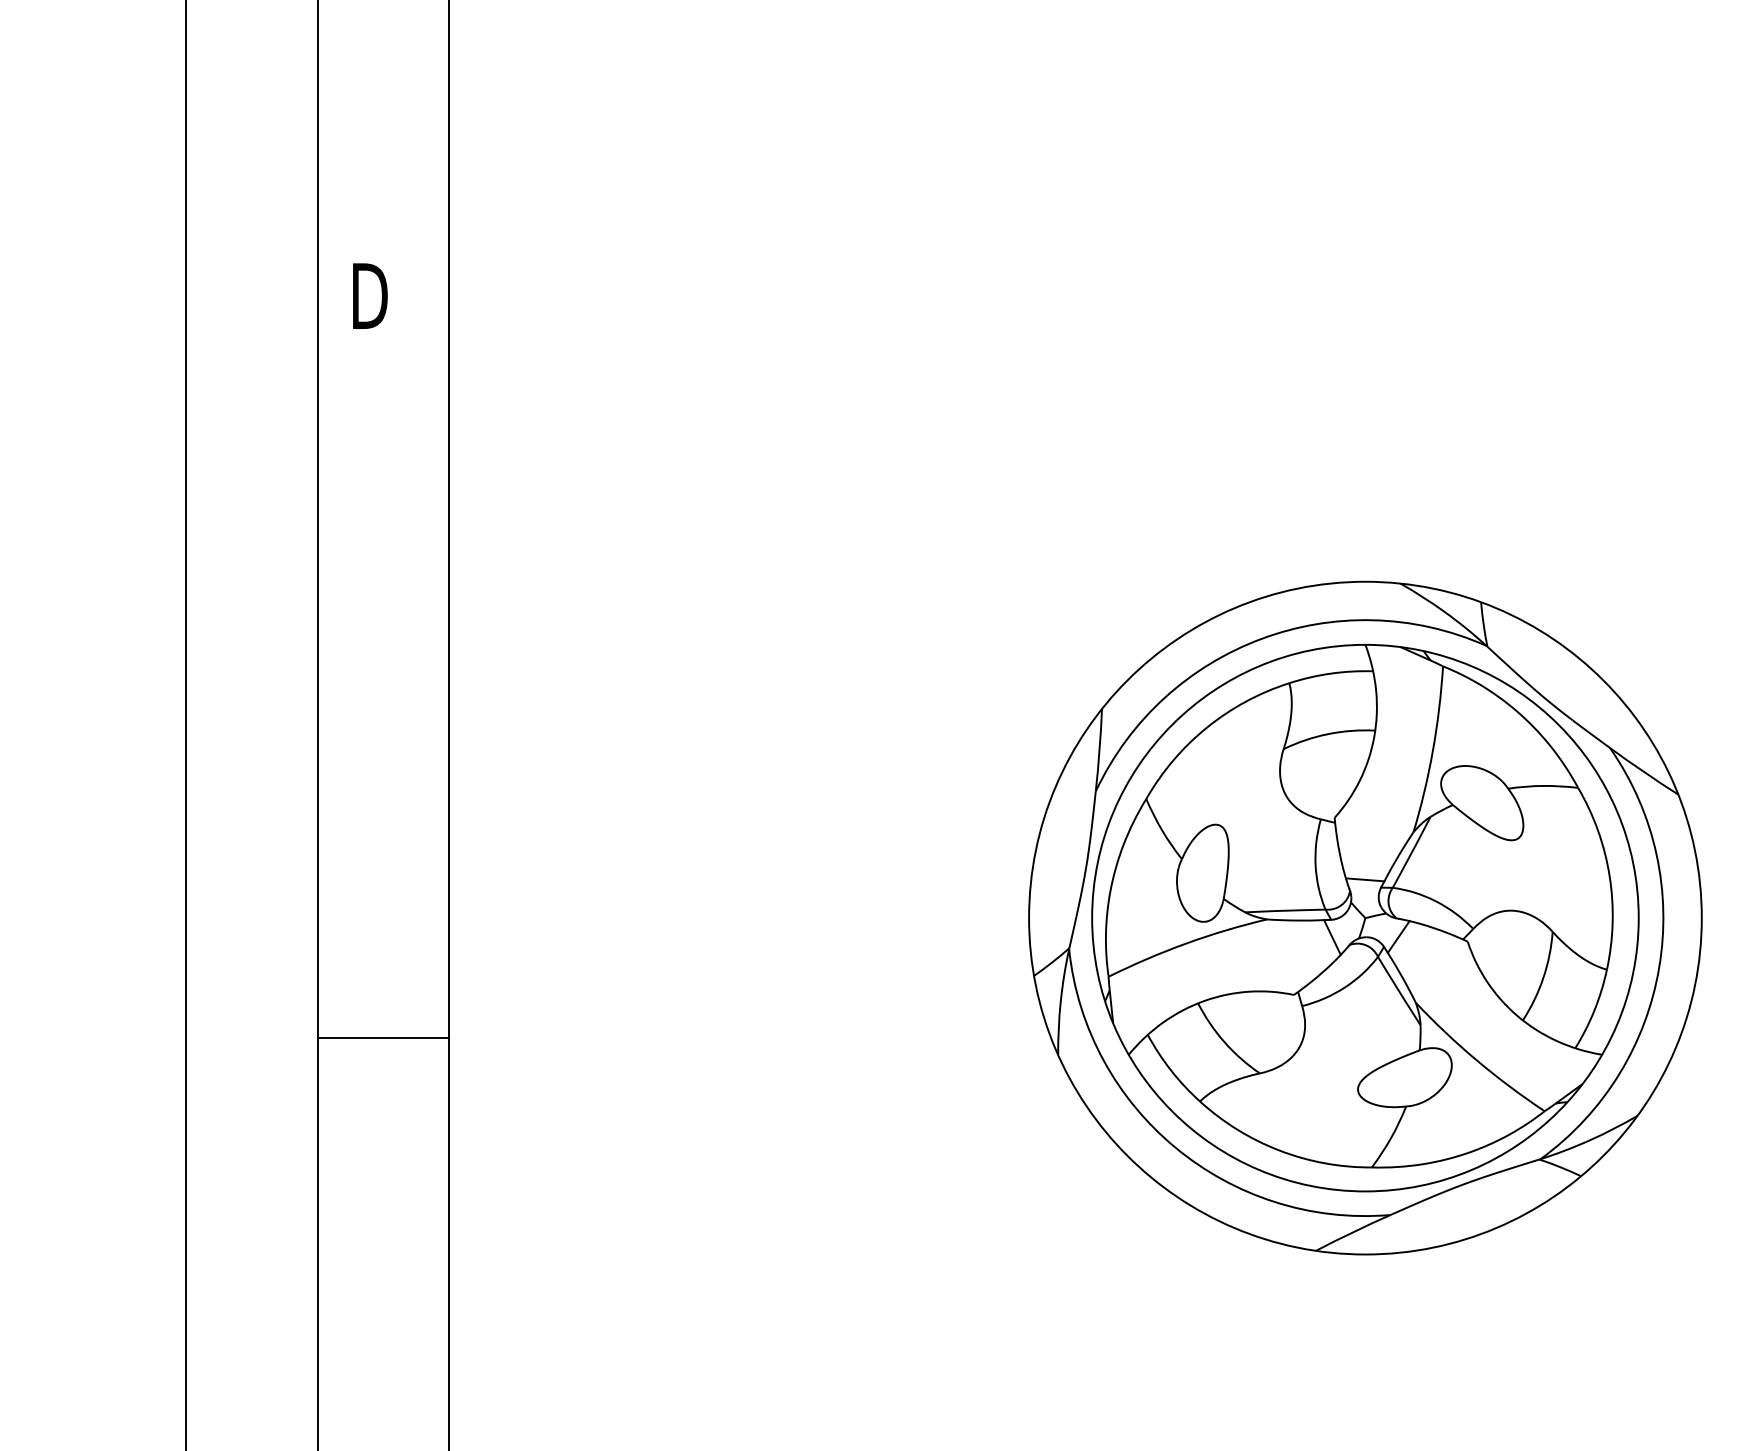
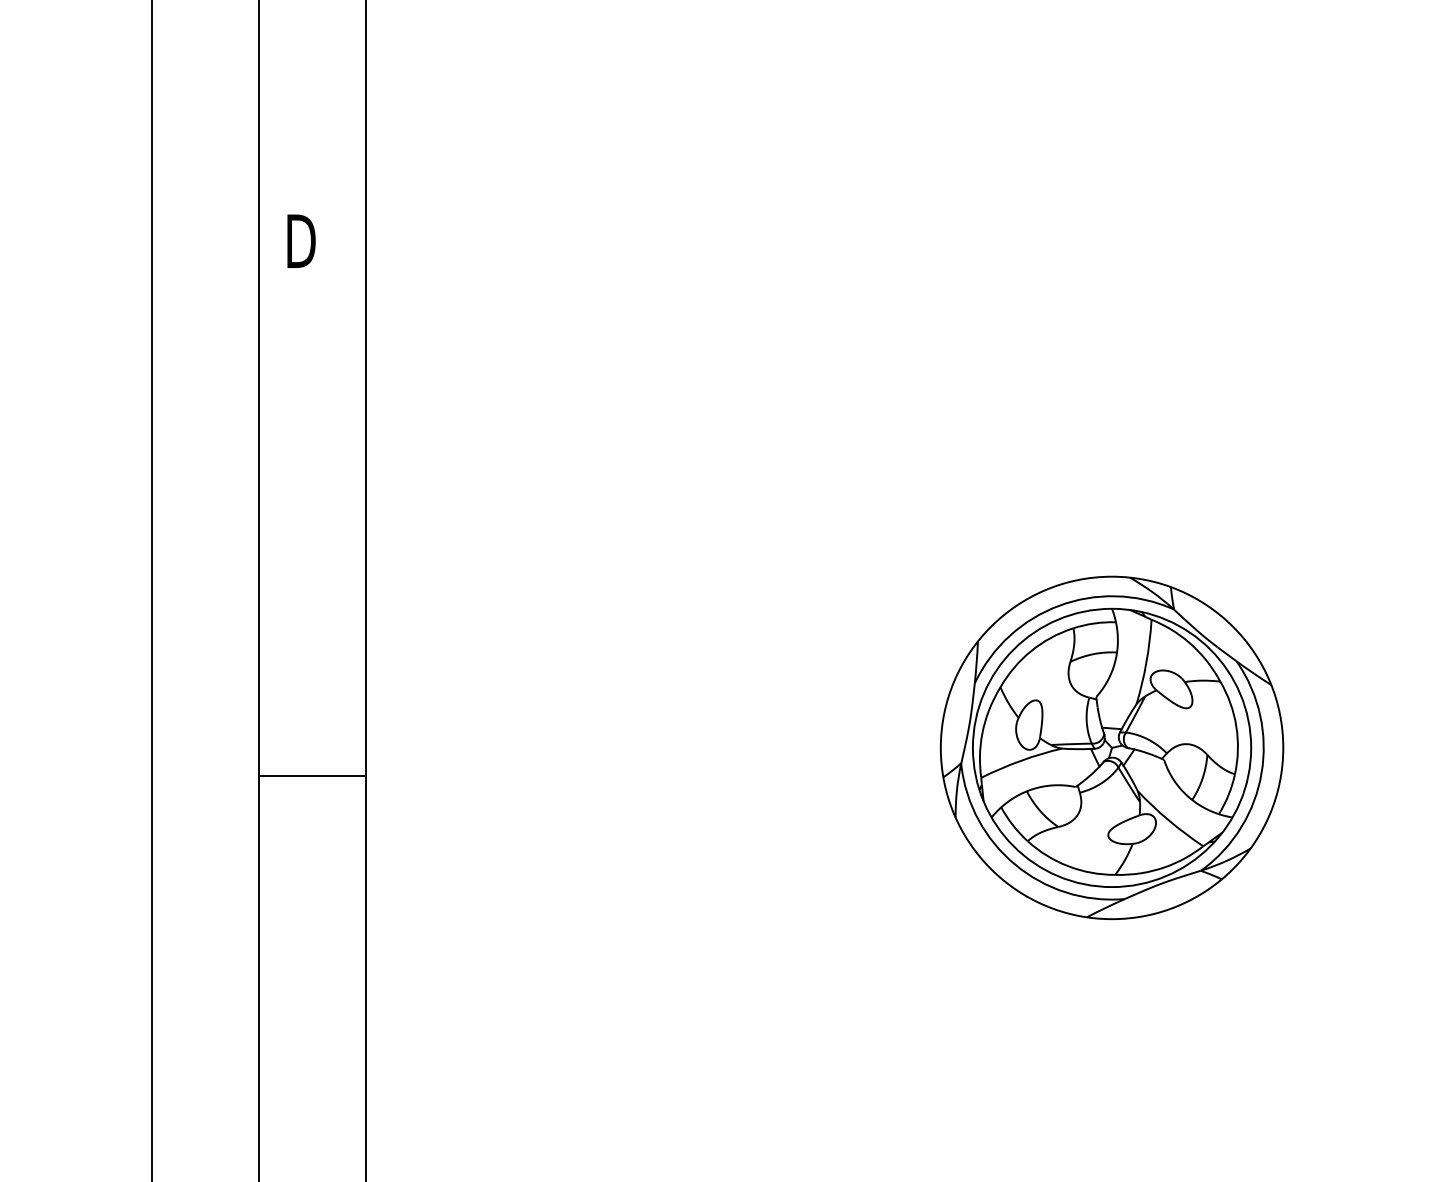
part: (1364, 917) -> (1111, 747), size x0.62
line: (382, 1037) -> (311, 776), moved

